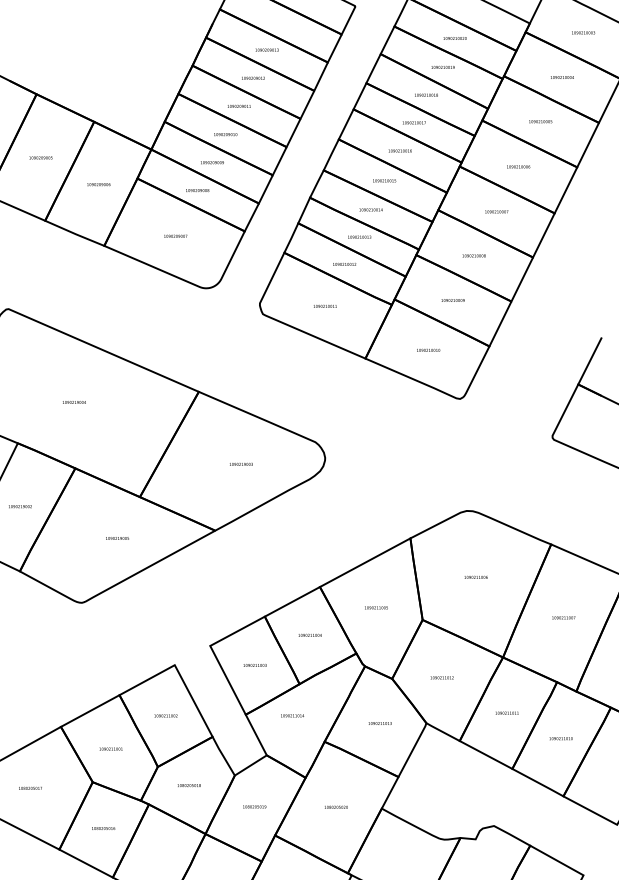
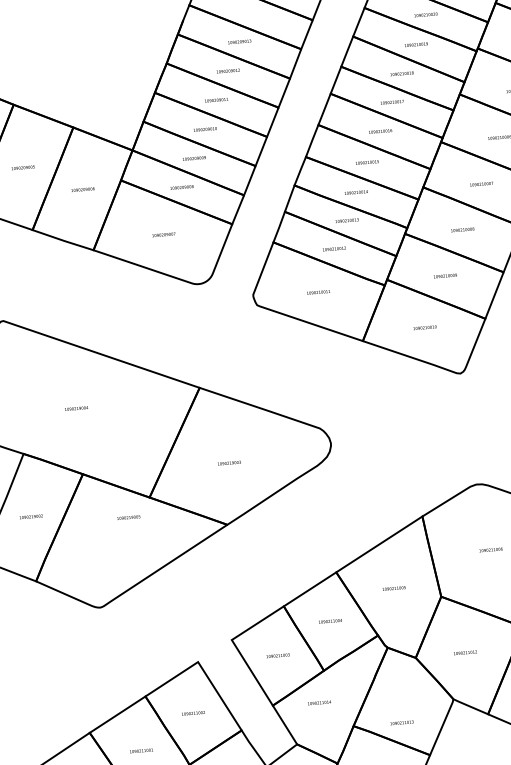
text: (241, 464) -> (229, 463), moved
text: (117, 538) -> (128, 517), moved
text: (379, 723) -> (401, 722), moved

